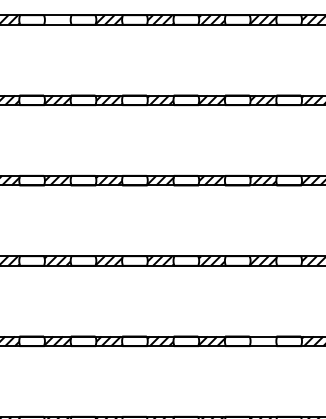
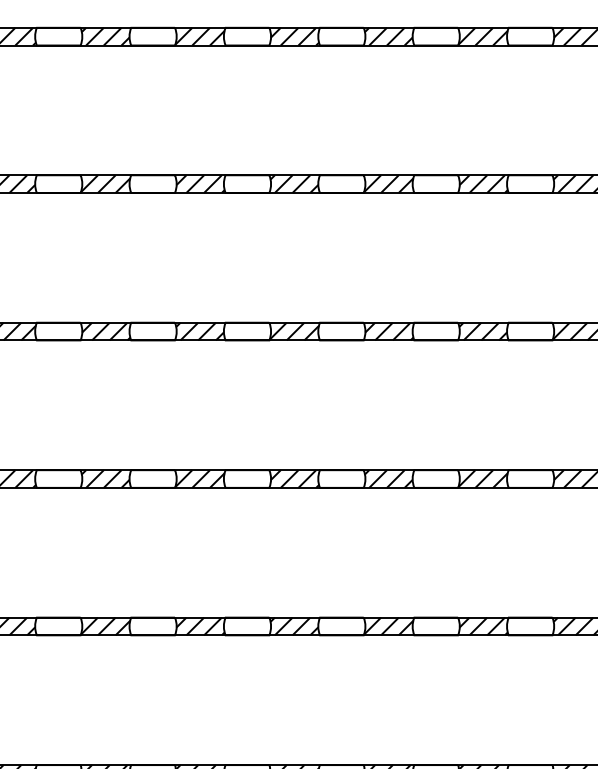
hatch: (57, 19) -> (105, 35), added
hatch: (263, 341) -> (483, 626), added

